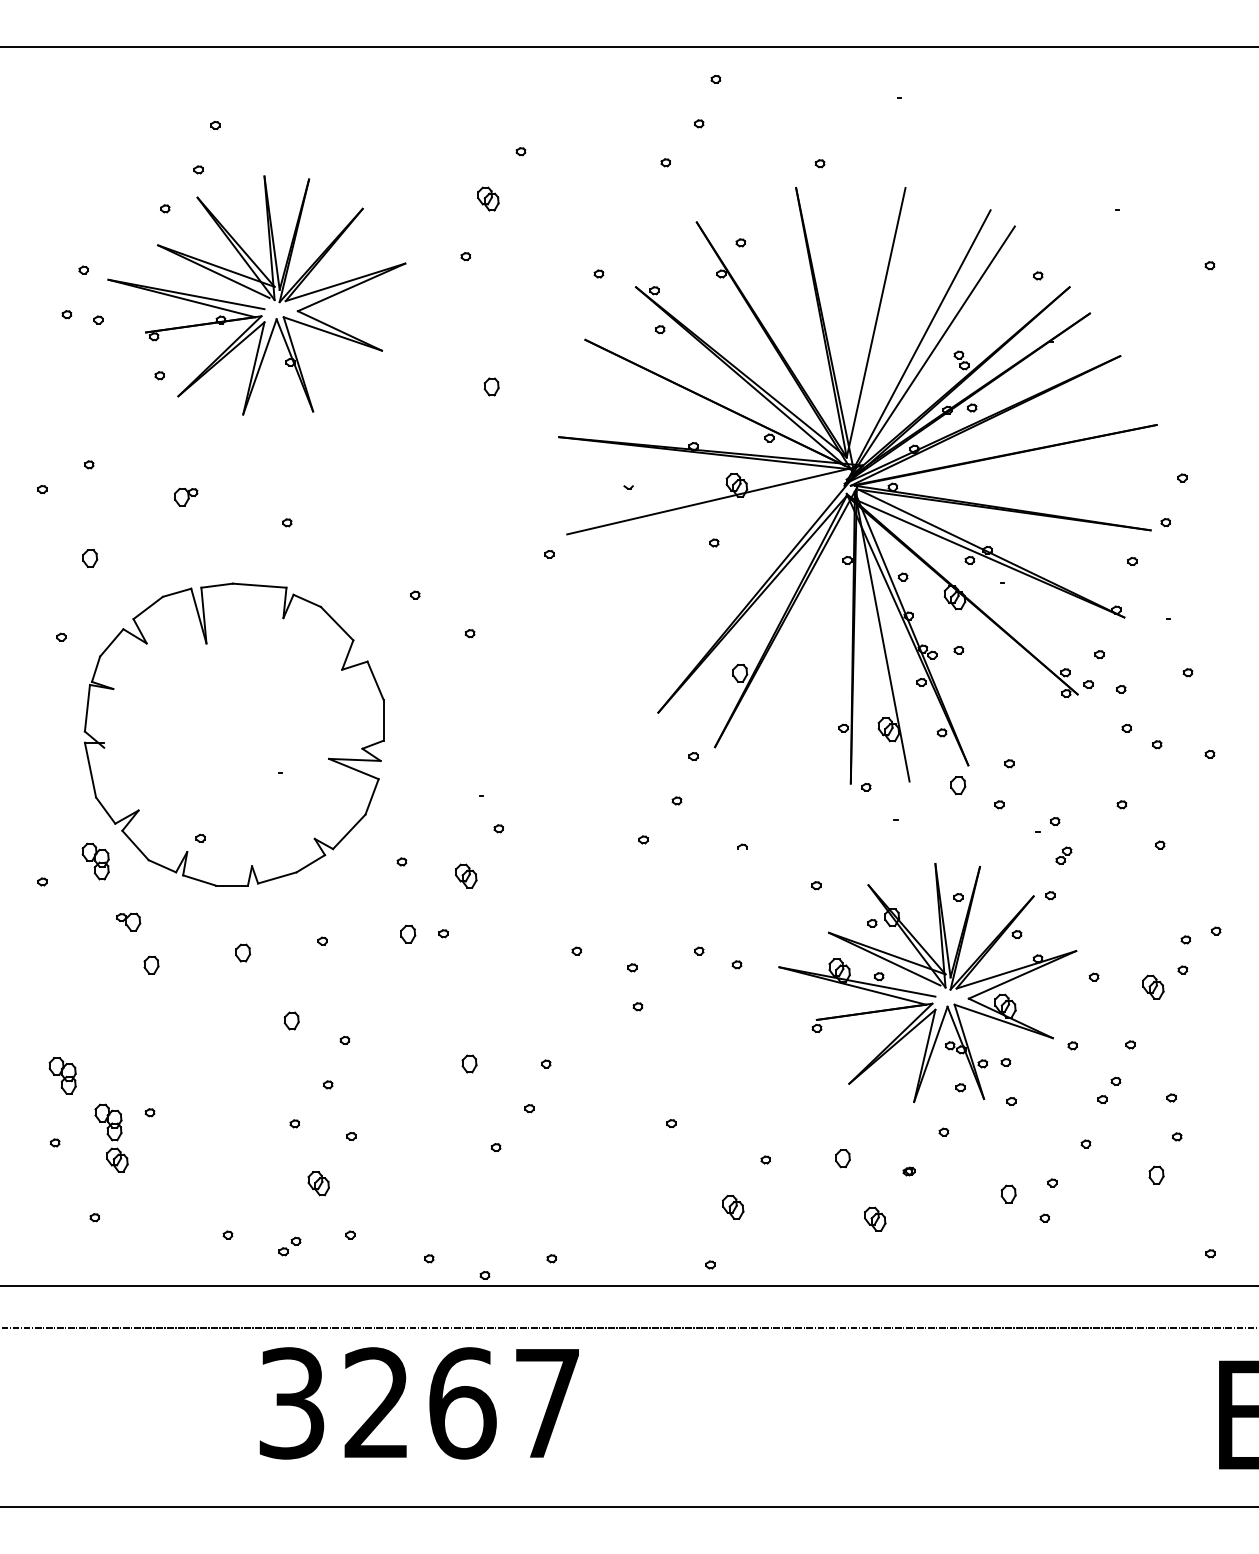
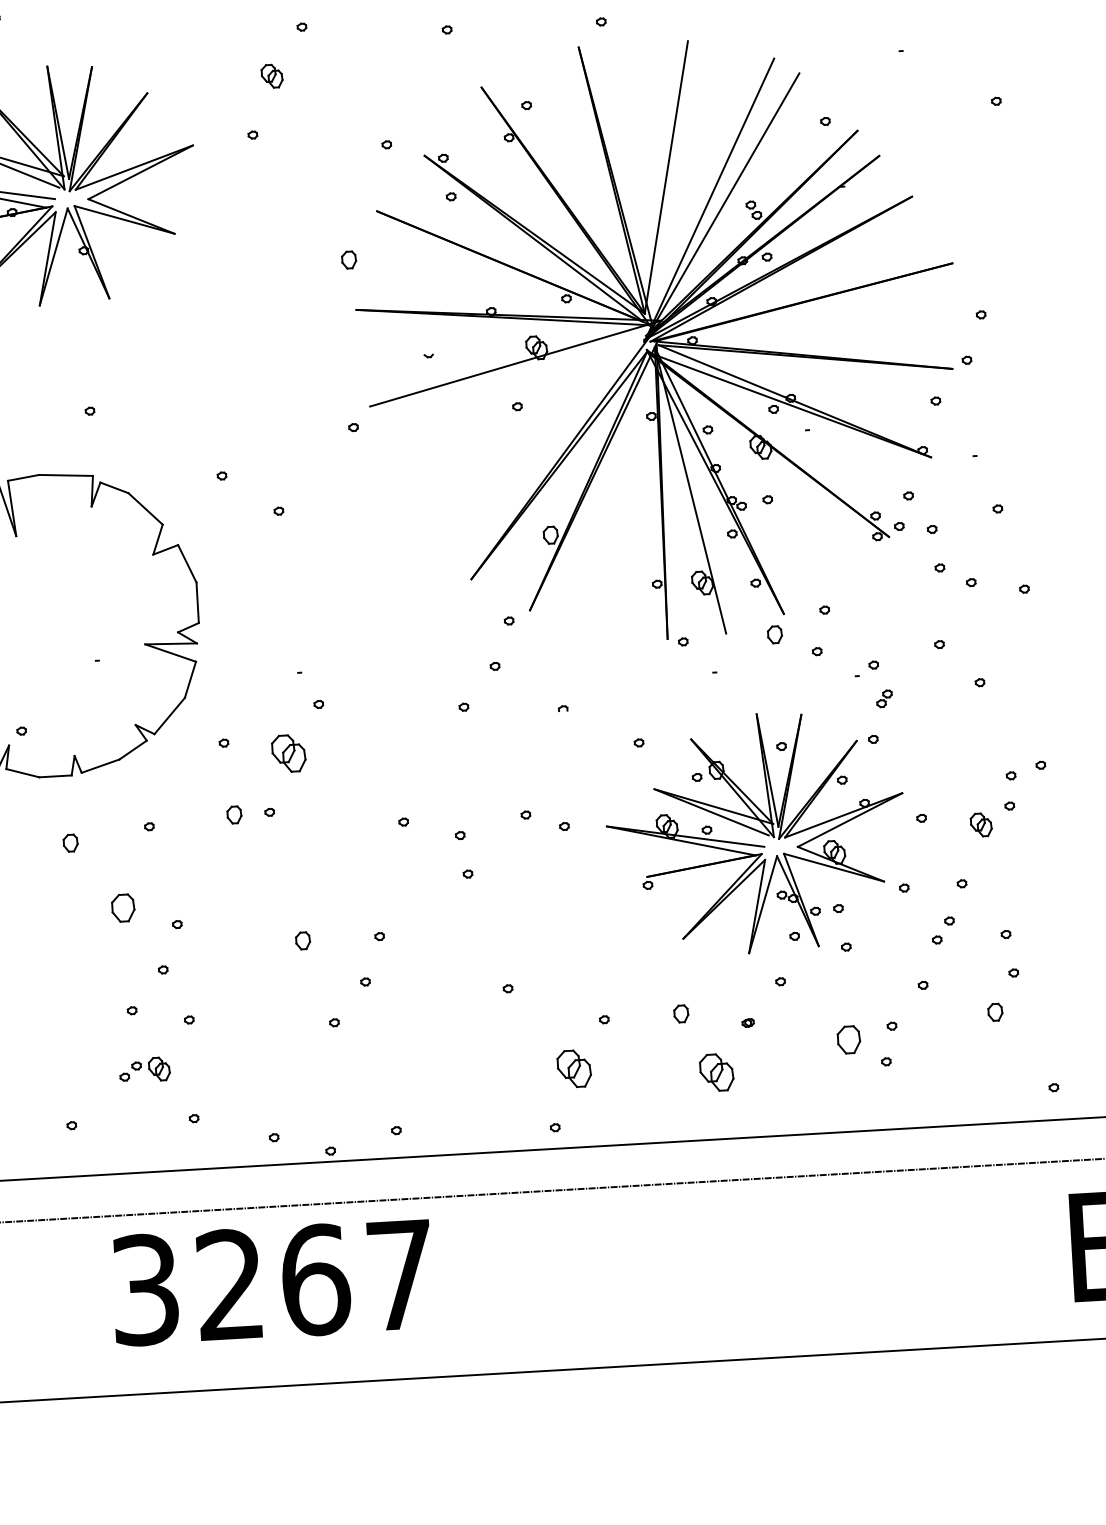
part: (491, 386) -> (348, 259), moved
part: (466, 875) -> (289, 752), size x1.6
part: (291, 1020) -> (122, 907), size x1.6
part: (1008, 1193) -> (848, 1039), size x1.6
part: (733, 1207) -> (574, 1068), size x1.6
part: (875, 1218) -> (717, 1071), size x1.6
part: (289, 1246) -> (130, 1071), moved

